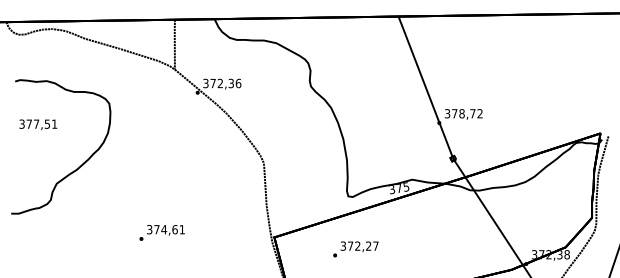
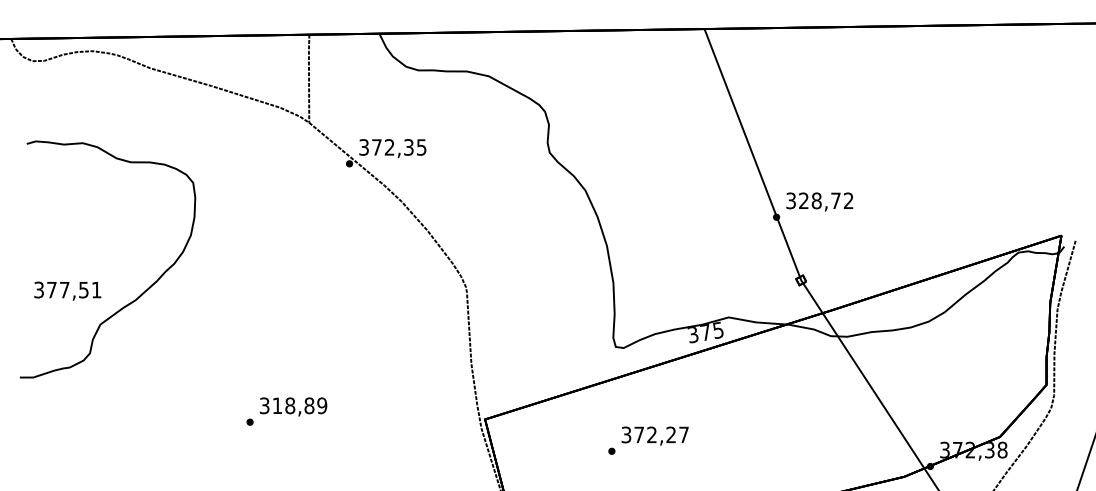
text: (238, 83) -> (421, 147), 372,36 -> 372,35
text: (454, 113) -> (803, 200), 378,72 -> 328,72
text: (38, 124) -> (68, 290), moved
text: (169, 229) -> (299, 405), 374,61 -> 318,89
text: (355, 249) -> (647, 440), moved

